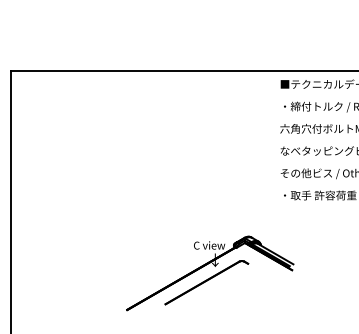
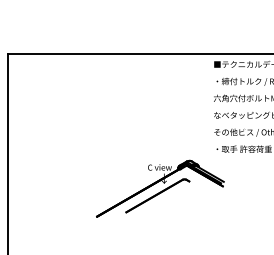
part: (210, 273) -> (160, 188), moved

